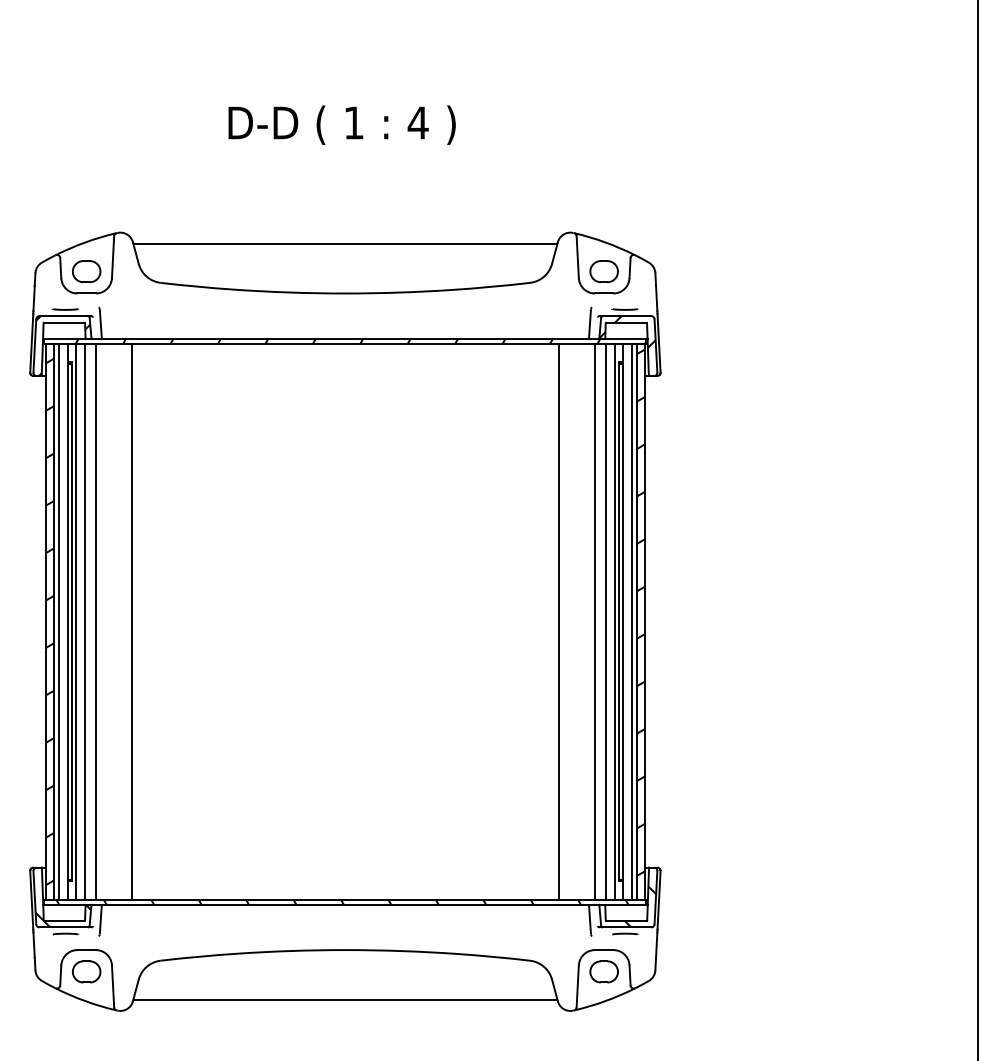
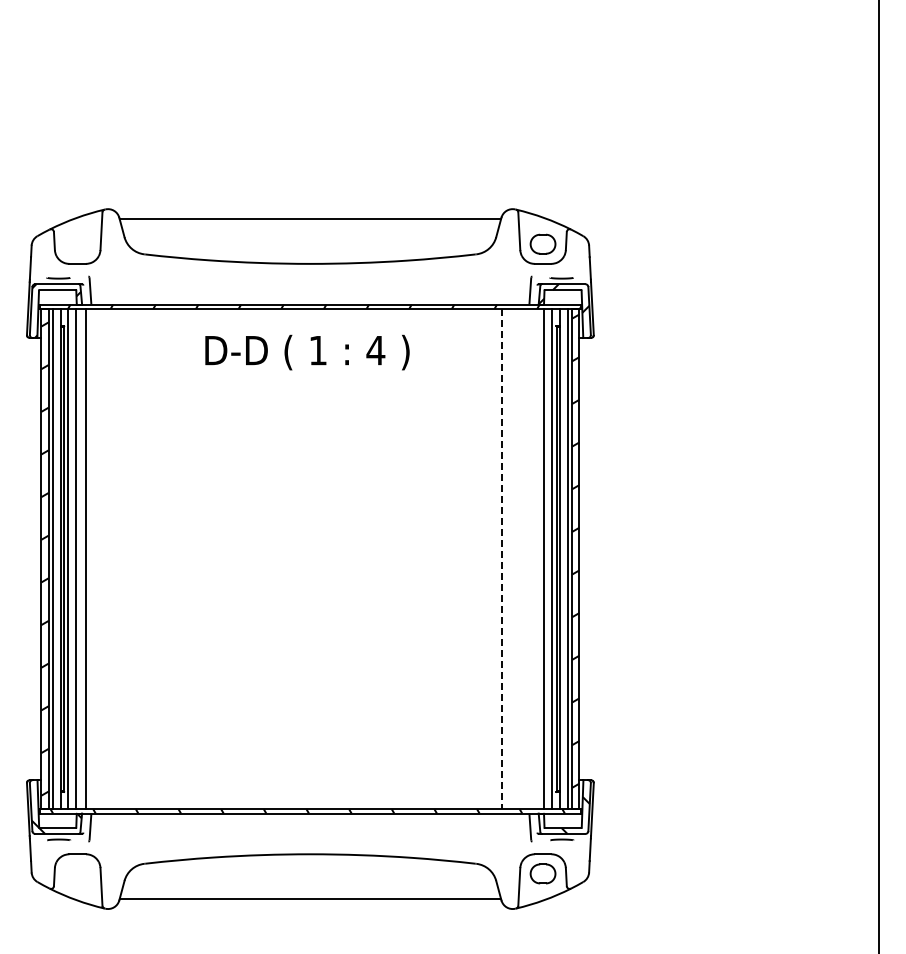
text: (342, 125) -> (307, 352), moved
part: (86, 270) -> (77, 243), removed
line: (132, 621) -> (118, 558), removed
line: (594, 621) -> (534, 558), removed
line: (559, 622) -> (502, 559), solid -> dashed
part: (86, 971) -> (77, 873), removed

